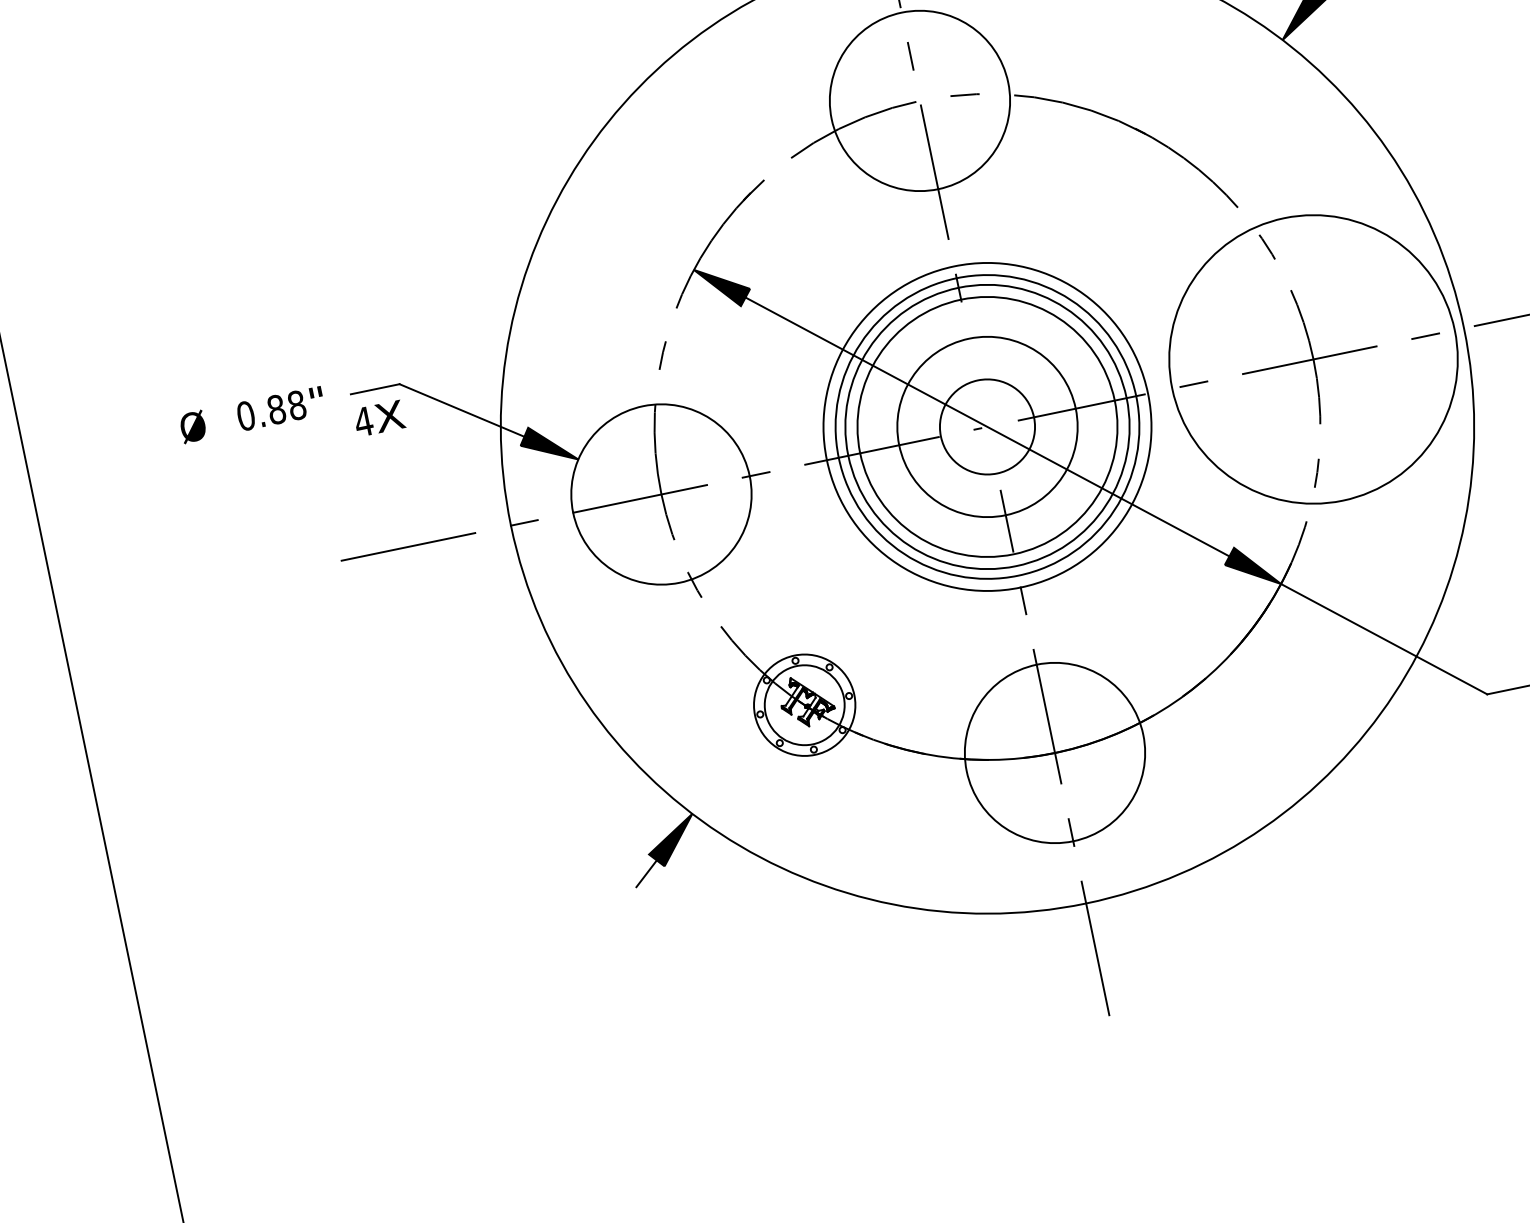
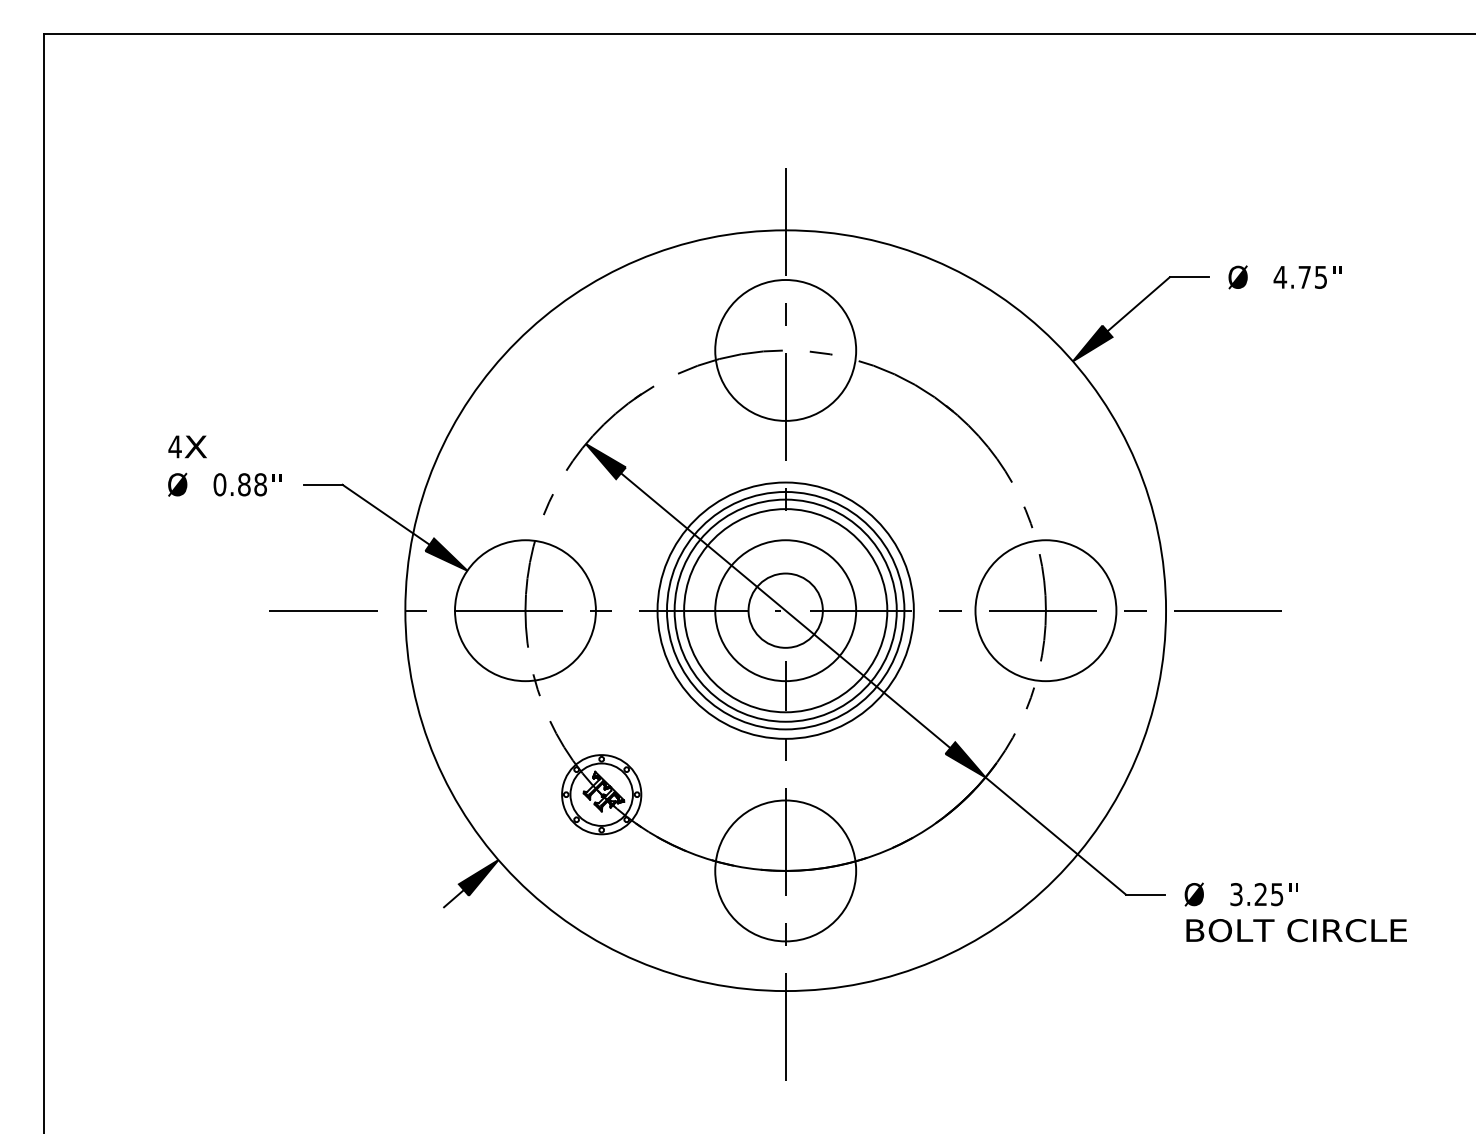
circle: (1312, 359) -> (1045, 610), size x0.62
text: (379, 418) -> (187, 446), moved

